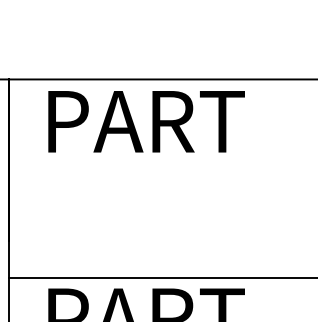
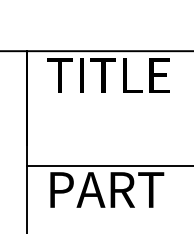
text: (148, 121) -> (108, 75), PART -> TITLE

